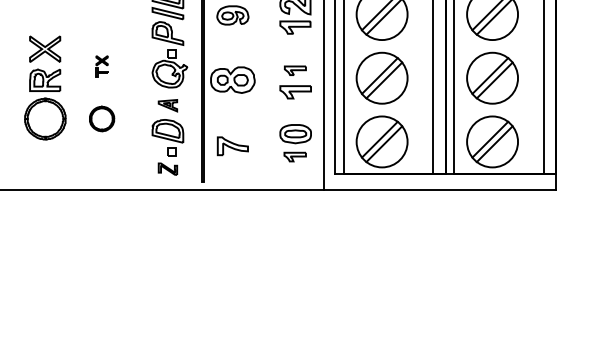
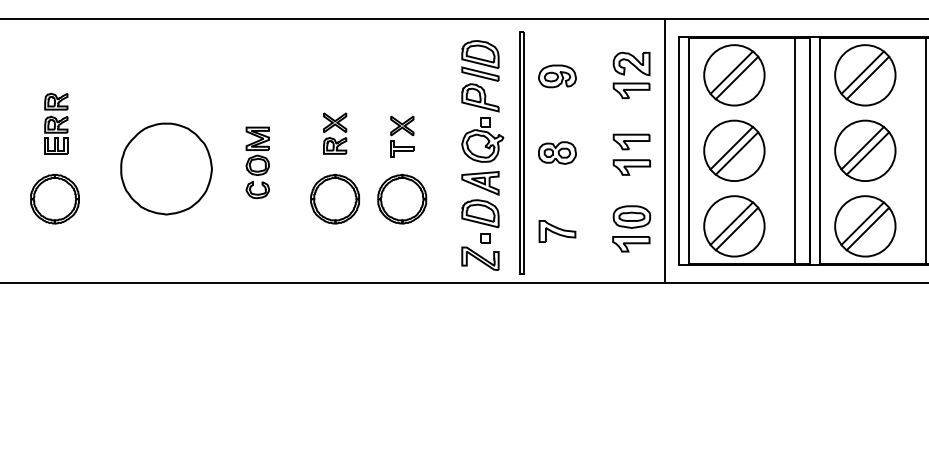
part: (45, 63) -> (335, 133), size x0.62
part: (102, 66) -> (402, 136), size x1.67
part: (295, 70) -> (631, 141), size x1.43
part: (232, 79) -> (557, 152), size x0.71
part: (167, 105) -> (480, 183), size x1.67
part: (102, 118) -> (402, 198), size x1.67
part: (295, 157) -> (631, 244), size x1.43
part: (167, 169) -> (480, 258), size x1.67

